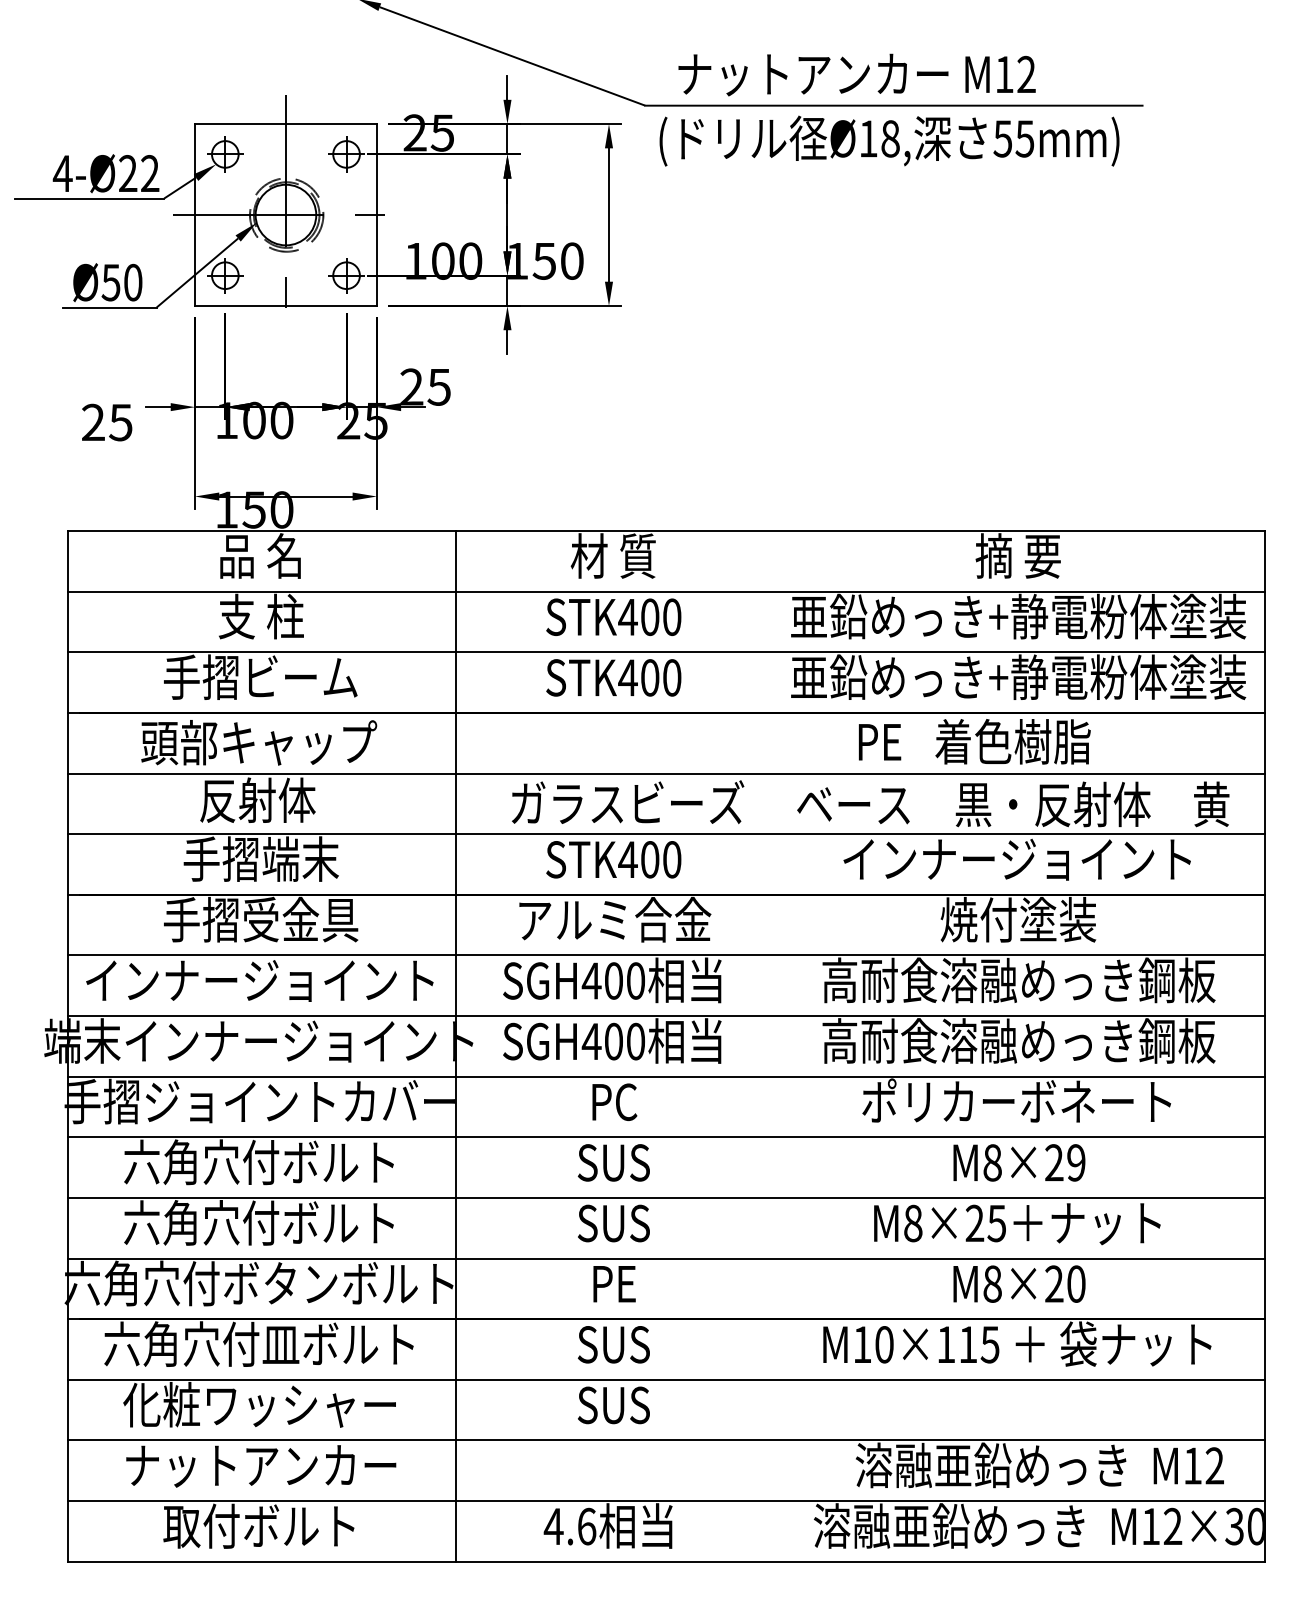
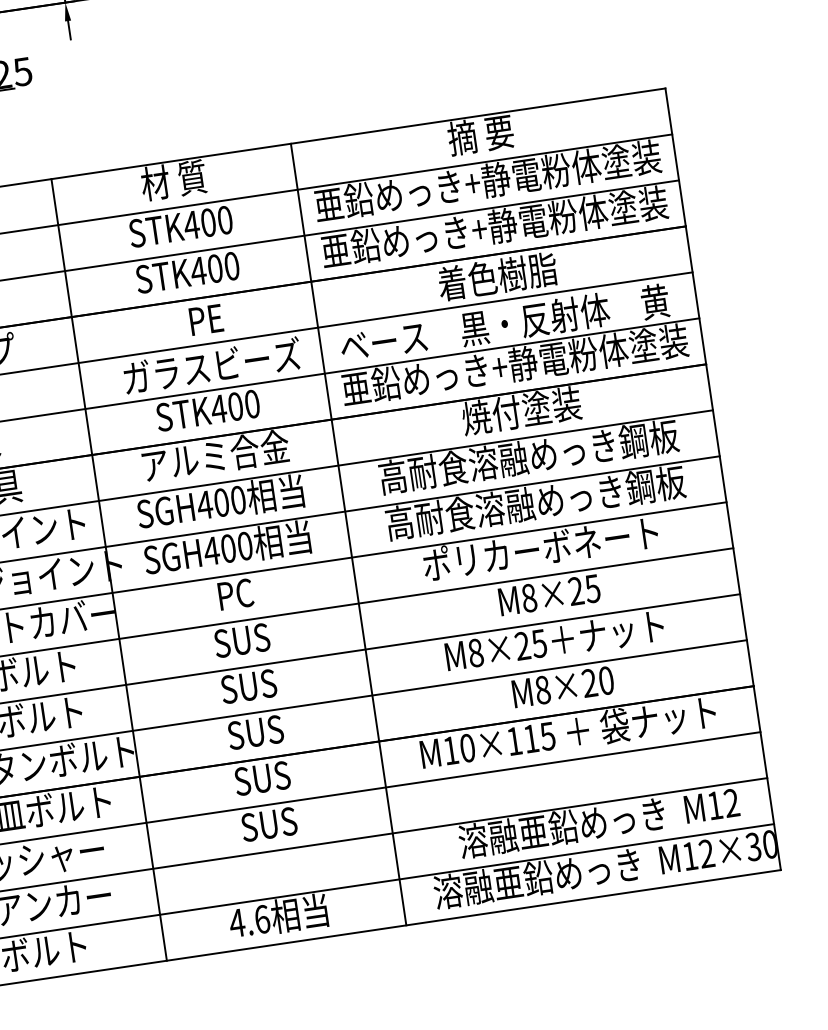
text: (879, 742) -> (206, 320), moved
text: (1018, 858) -> (514, 364), インナージョイント -> 亜鉛めっき+静電粉体塗装
line: (771, 1046) -> (348, 534), added
text: (1075, 1162) -> (592, 588), M8×29 -> M8×25
text: (613, 1283) -> (255, 732), PE -> SUS

